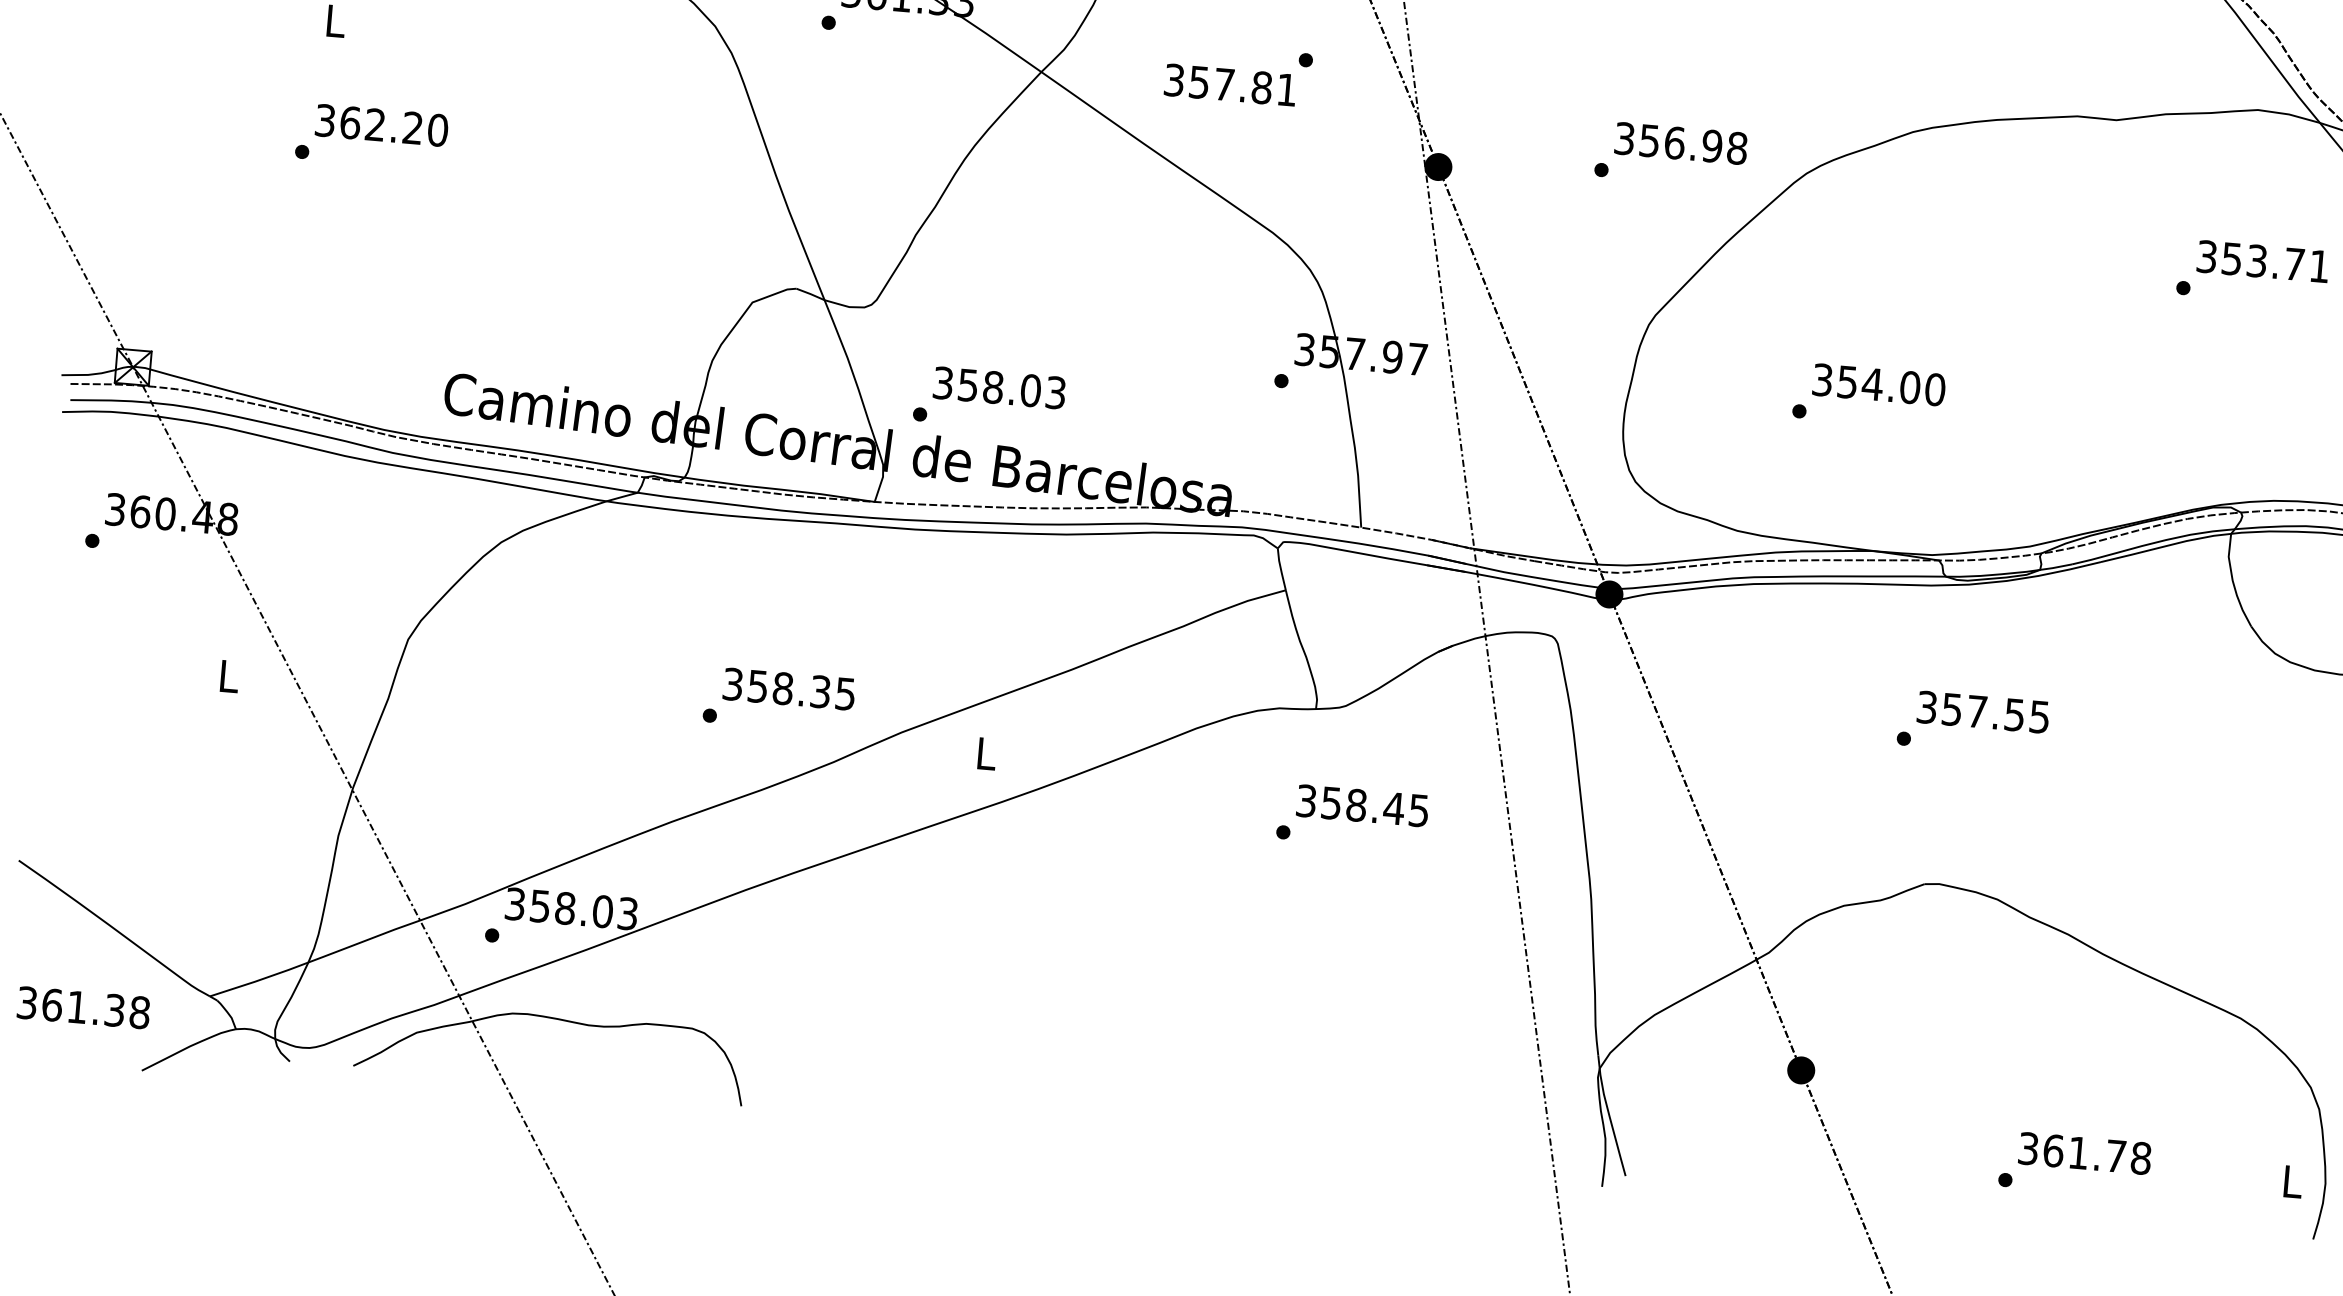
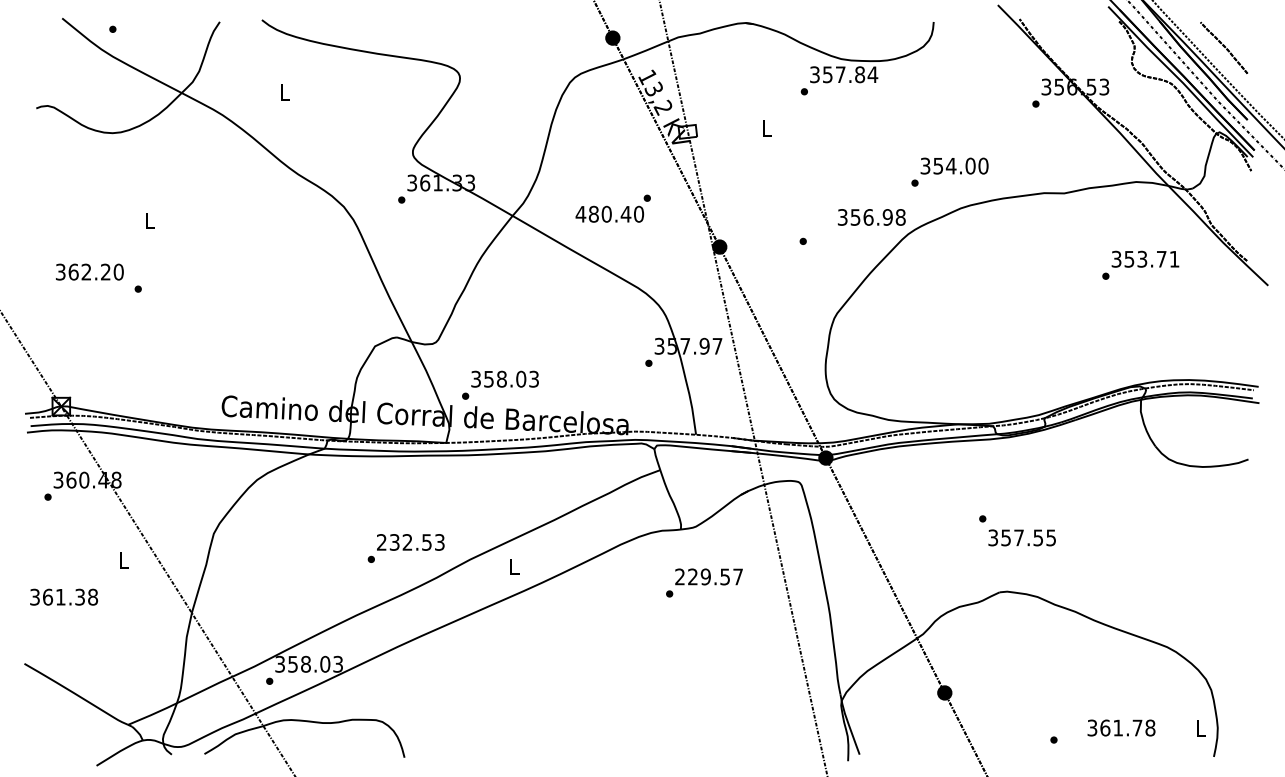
text: (1229, 83) -> (609, 213), 357.81 -> 480.40
text: (381, 124) -> (89, 271), moved
text: (1680, 143) -> (871, 217), moved
text: (1868, 394) -> (949, 171), moved
text: (788, 689) -> (410, 542), 358.35 -> 232.53
text: (1982, 711) -> (1021, 537), moved
text: (1361, 804) -> (708, 576), 358.45 -> 229.57
text: (82, 1006) -> (63, 596), moved
text: (2085, 1152) -> (1121, 727), moved

